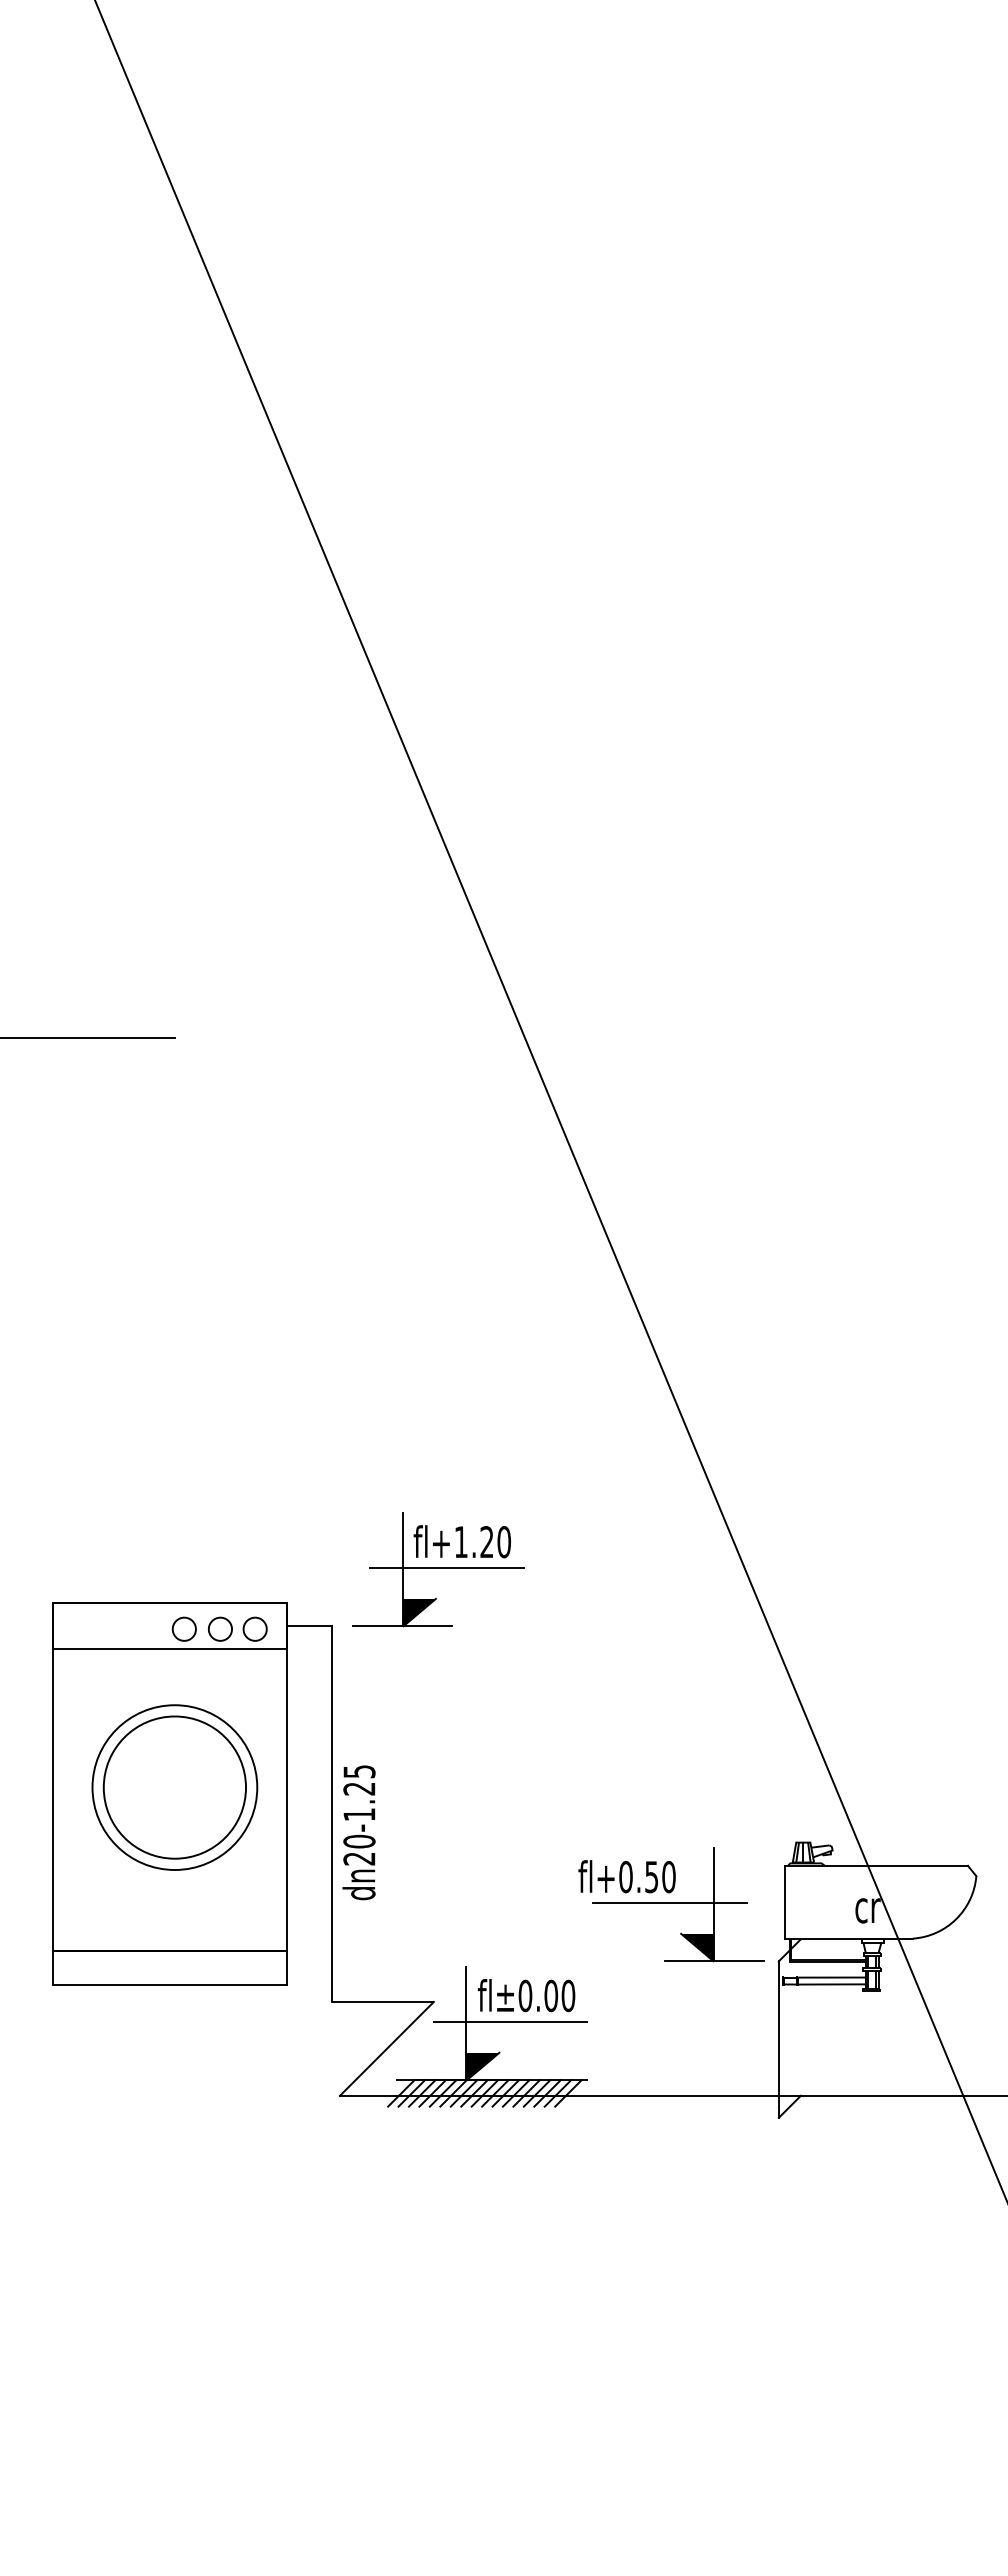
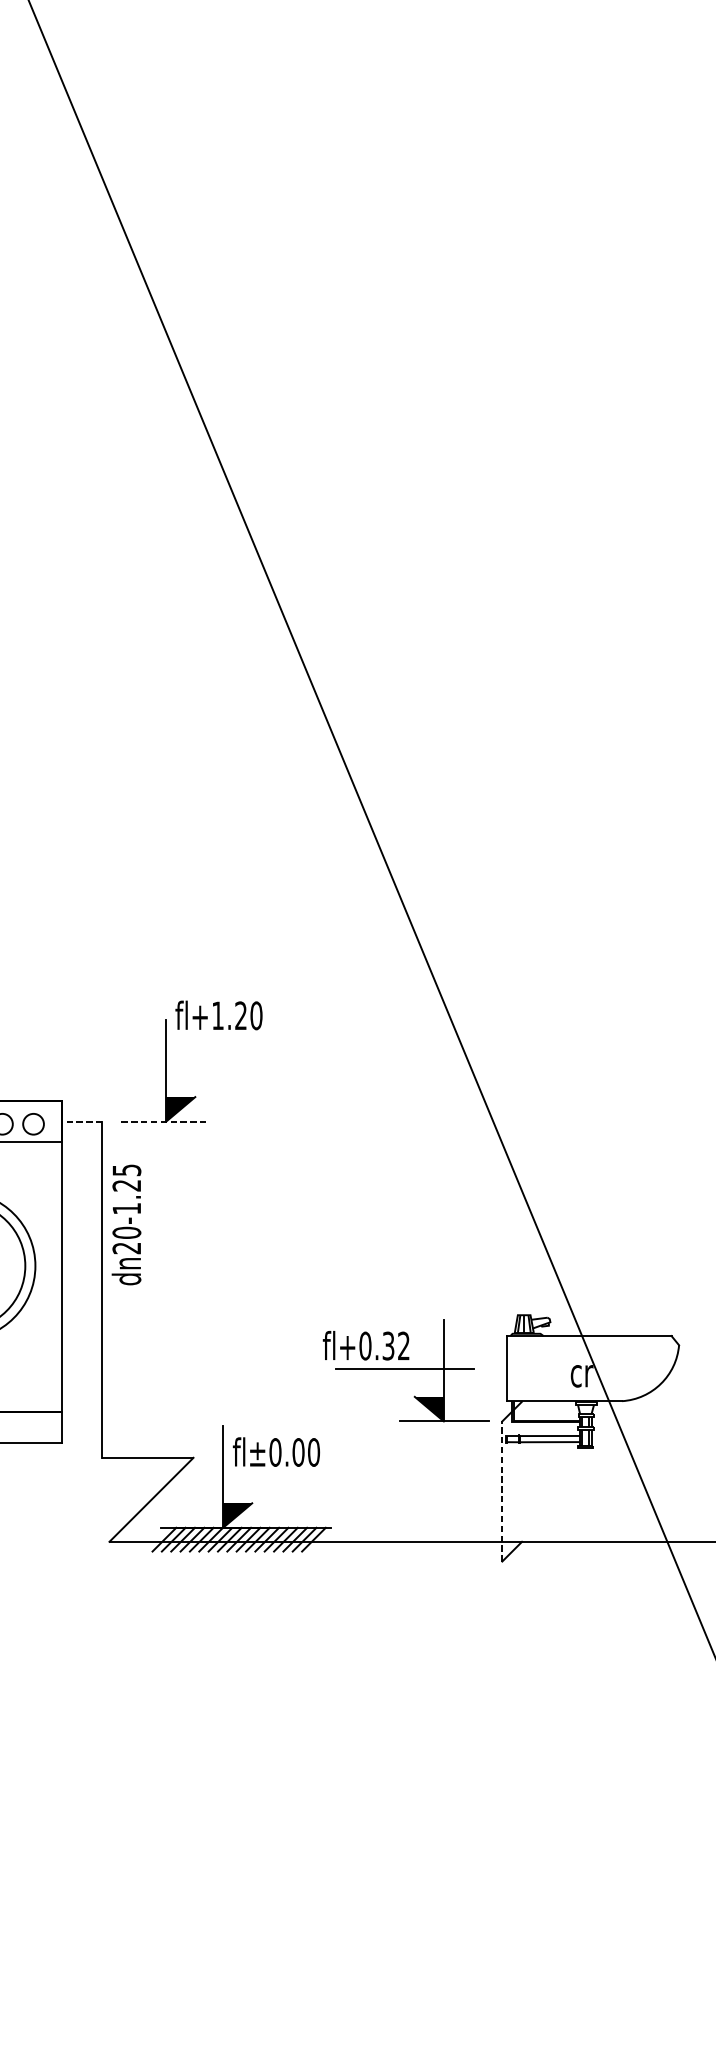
text: (461, 1541) -> (218, 1015), moved
line: (446, 1567) -> (204, 1068), removed
line: (309, 1626) -> (82, 1121), solid -> dashed
line: (403, 1626) -> (166, 1121), solid -> dashed
text: (358, 1832) -> (126, 1224), moved
text: (660, 1877) -> (396, 1346), fl+0.50 -> fl+0.32
line: (510, 2021) -> (262, 1475), removed
line: (778, 2039) -> (501, 1491), solid -> dashed

